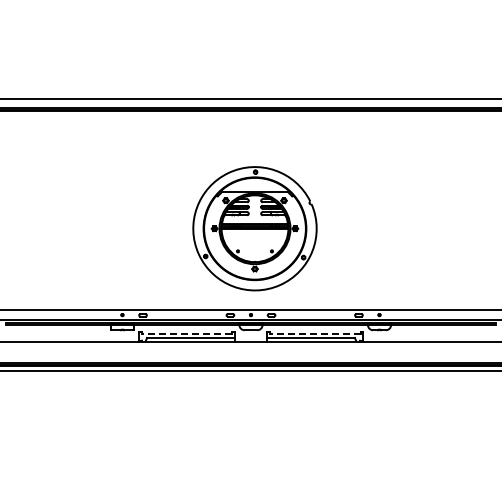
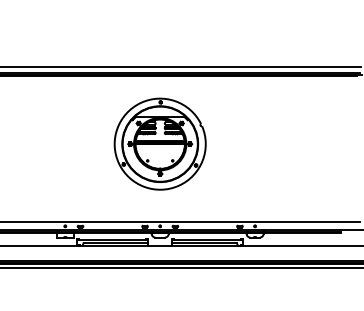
part: (254, 228) -> (159, 143), moved
line: (186, 333) -> (112, 239), dashed -> solid
line: (314, 333) -> (207, 239), dashed -> solid

